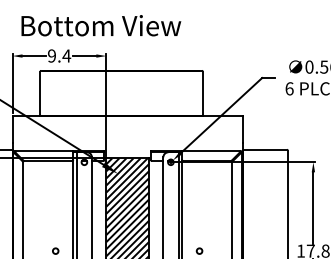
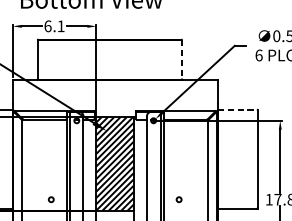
text: (59, 55) -> (54, 25), 9.4 -> 6.1
line: (202, 94) -> (181, 60), solid -> dashed
line: (265, 149) -> (237, 109), solid -> dashed

